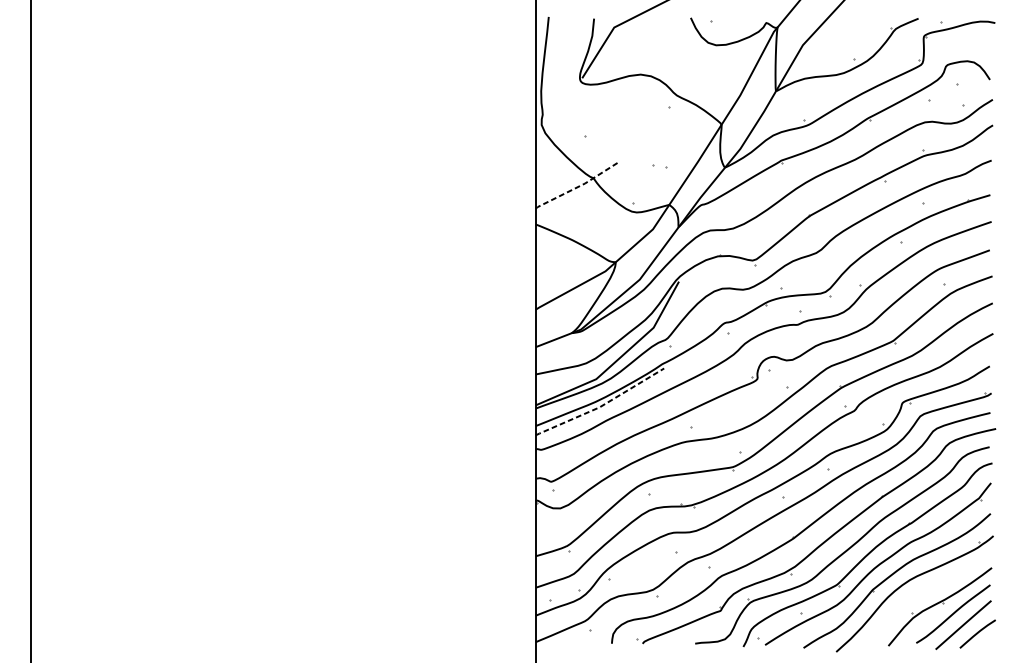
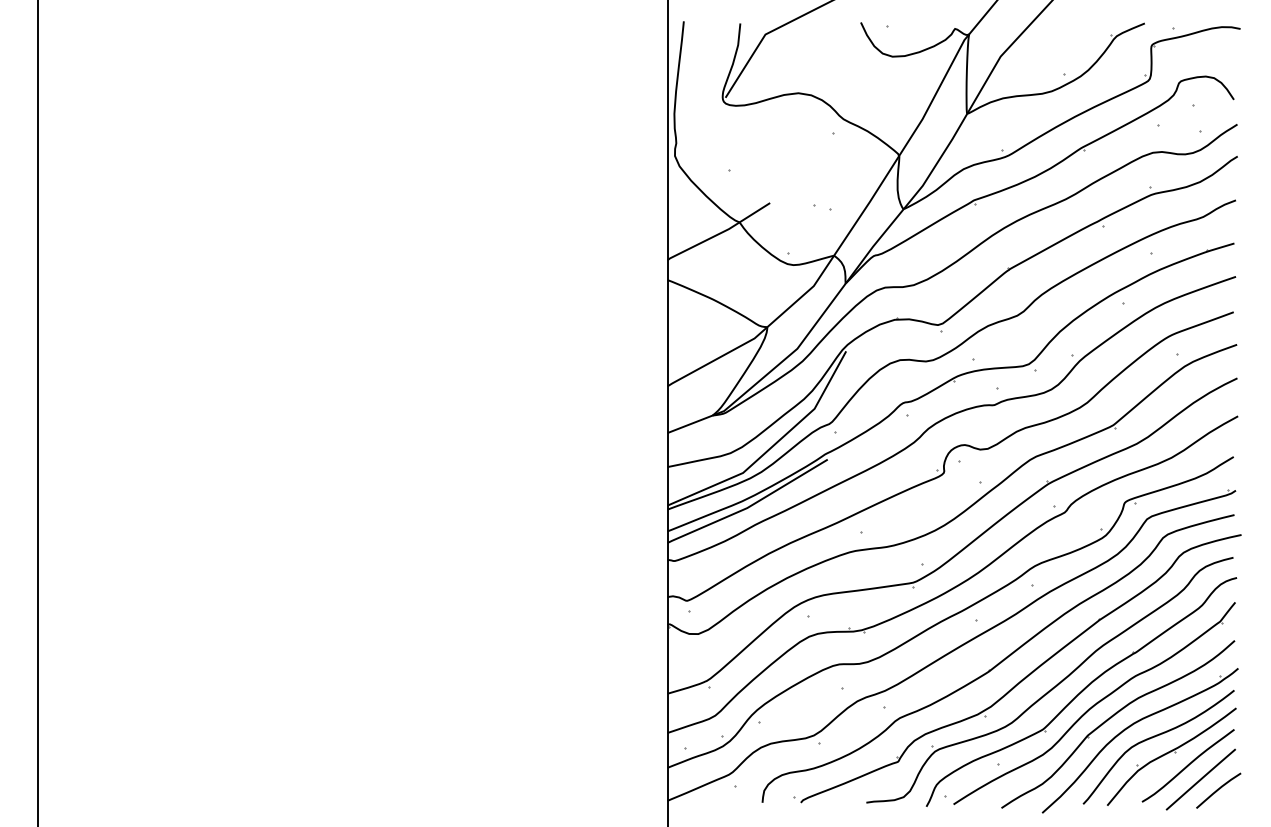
line: (578, 187) -> (720, 233), dashed -> solid
line: (600, 406) -> (748, 507), dashed -> solid
curve: (927, 591) -> (1155, 737), added

